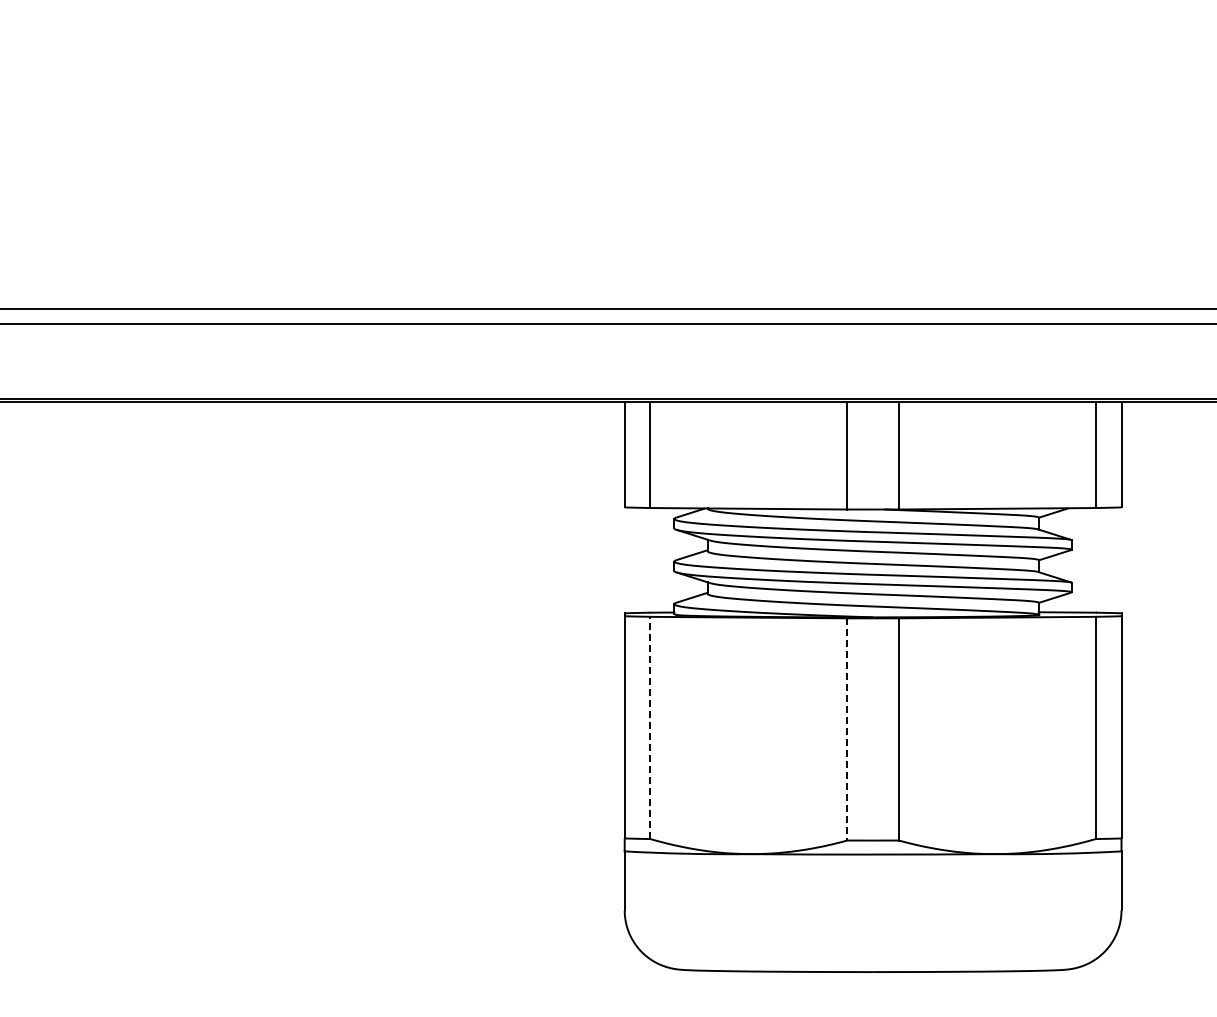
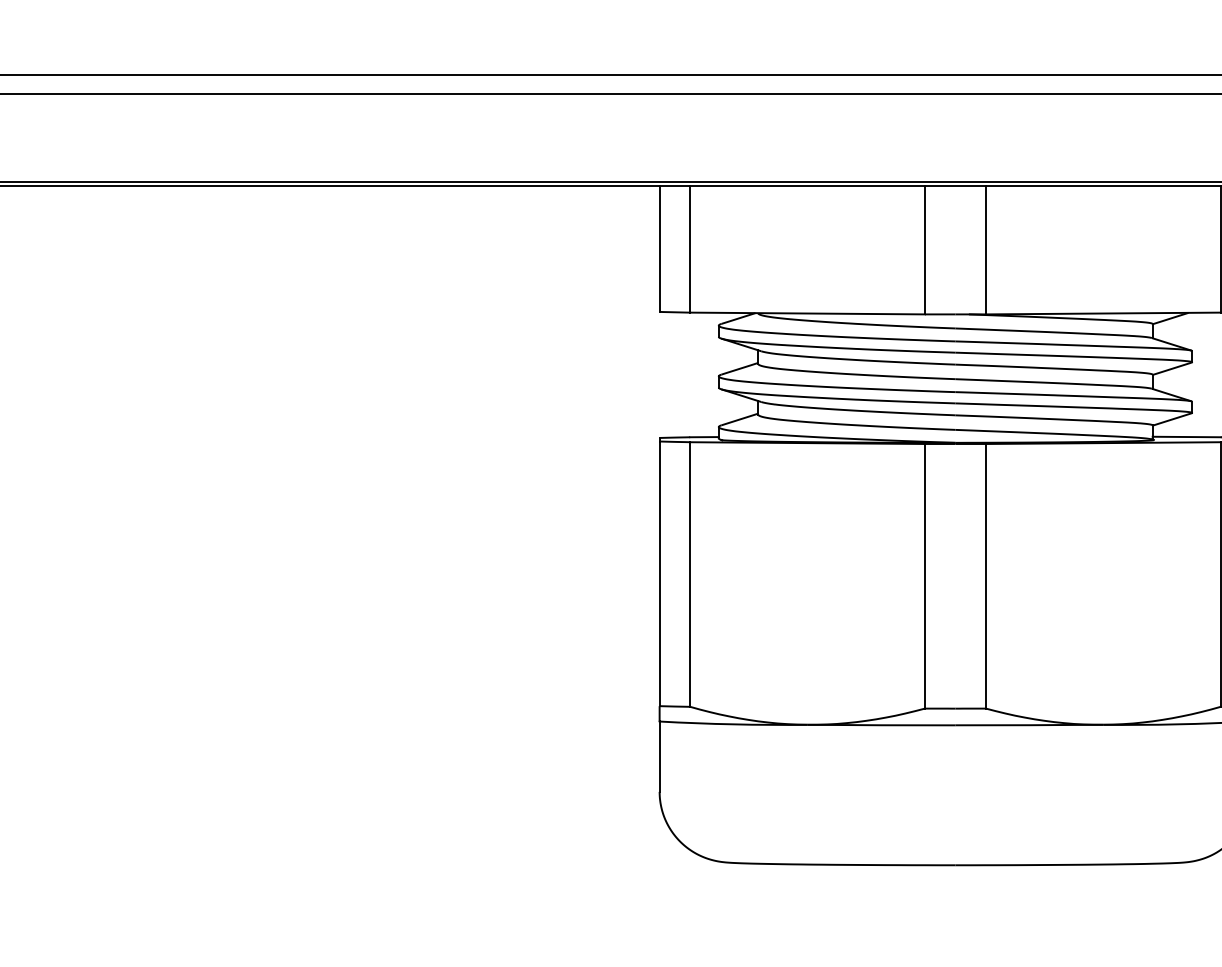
line: (650, 727) -> (690, 573), dashed -> solid
line: (847, 729) -> (924, 576), dashed -> solid

